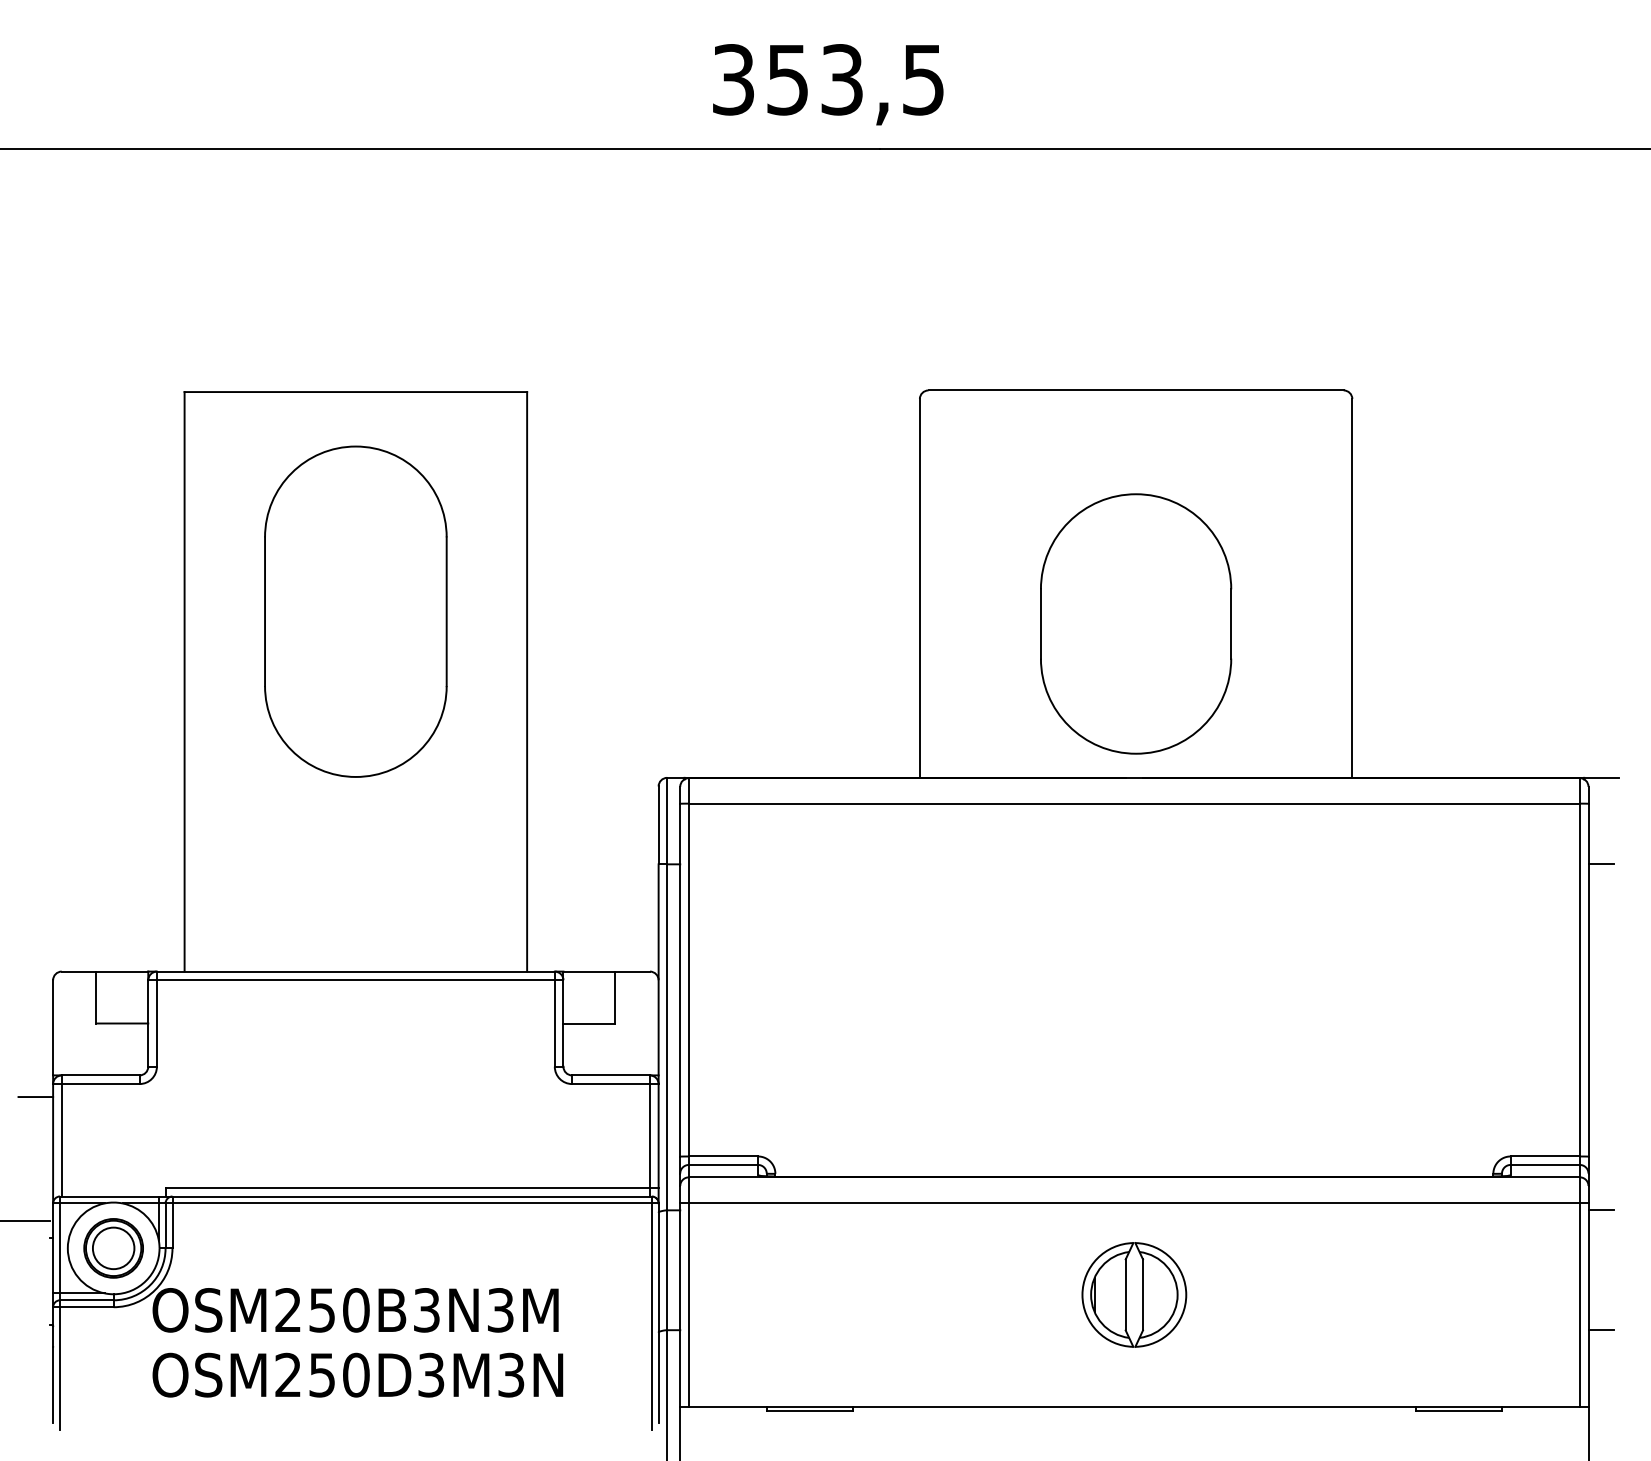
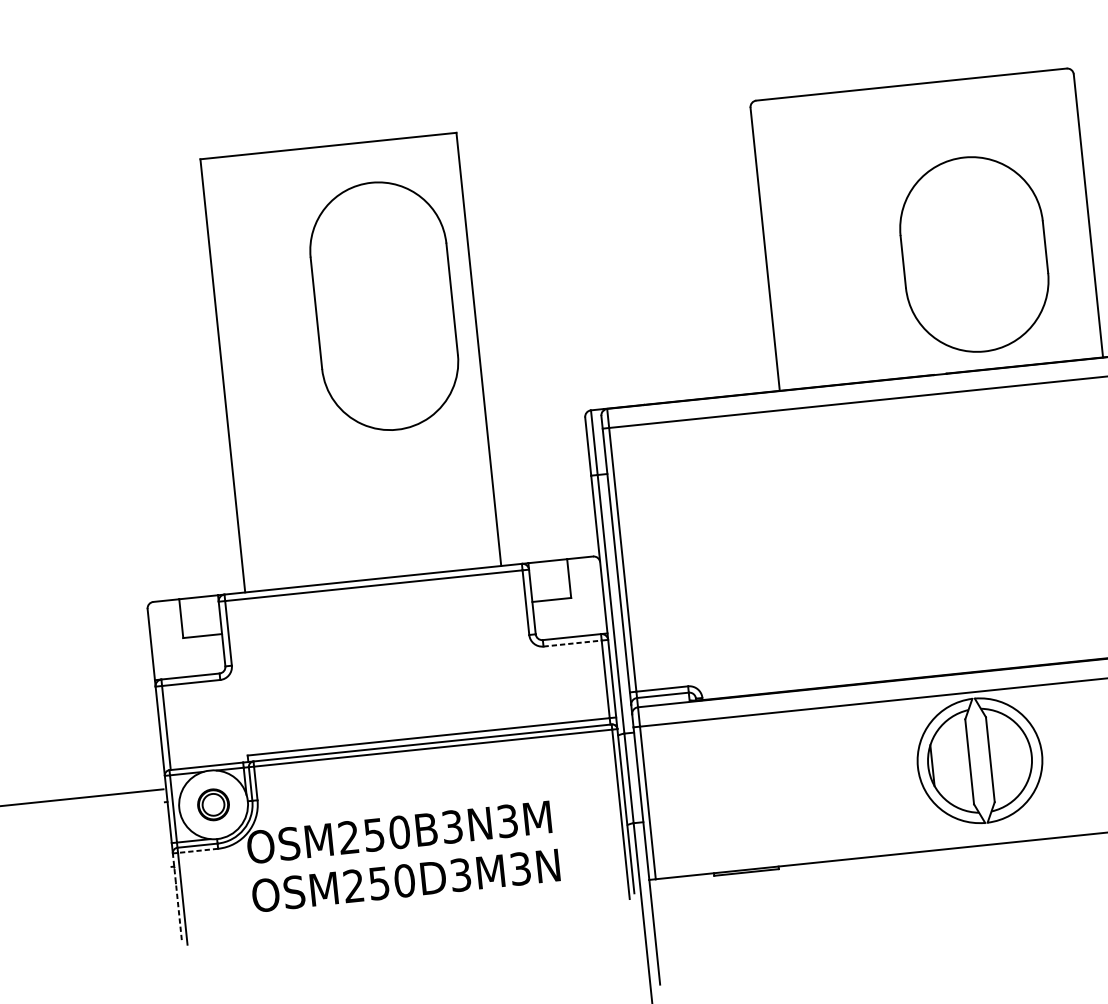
part: (355, 611) -> (384, 306), moved
part: (1136, 623) -> (974, 254), moved
line: (611, 1084) -> (573, 643), solid -> dashed
line: (35, 1097) -> (143, 698), removed
part: (113, 1248) -> (213, 804), size x0.7
part: (1134, 1294) -> (980, 760), size x1.6
line: (86, 1307) -> (197, 851), solid -> dashed
line: (53, 1365) -> (177, 896), solid -> dashed

